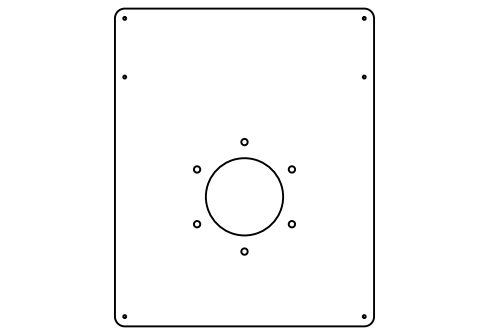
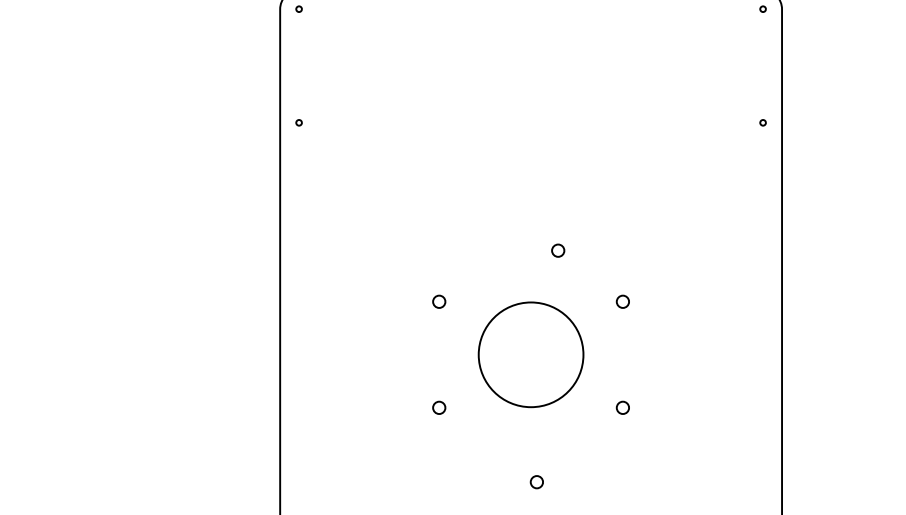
circle: (244, 142) -> (558, 251), moved
circle: (244, 196) -> (531, 354), size x0.7
circle: (244, 251) -> (536, 482), moved

